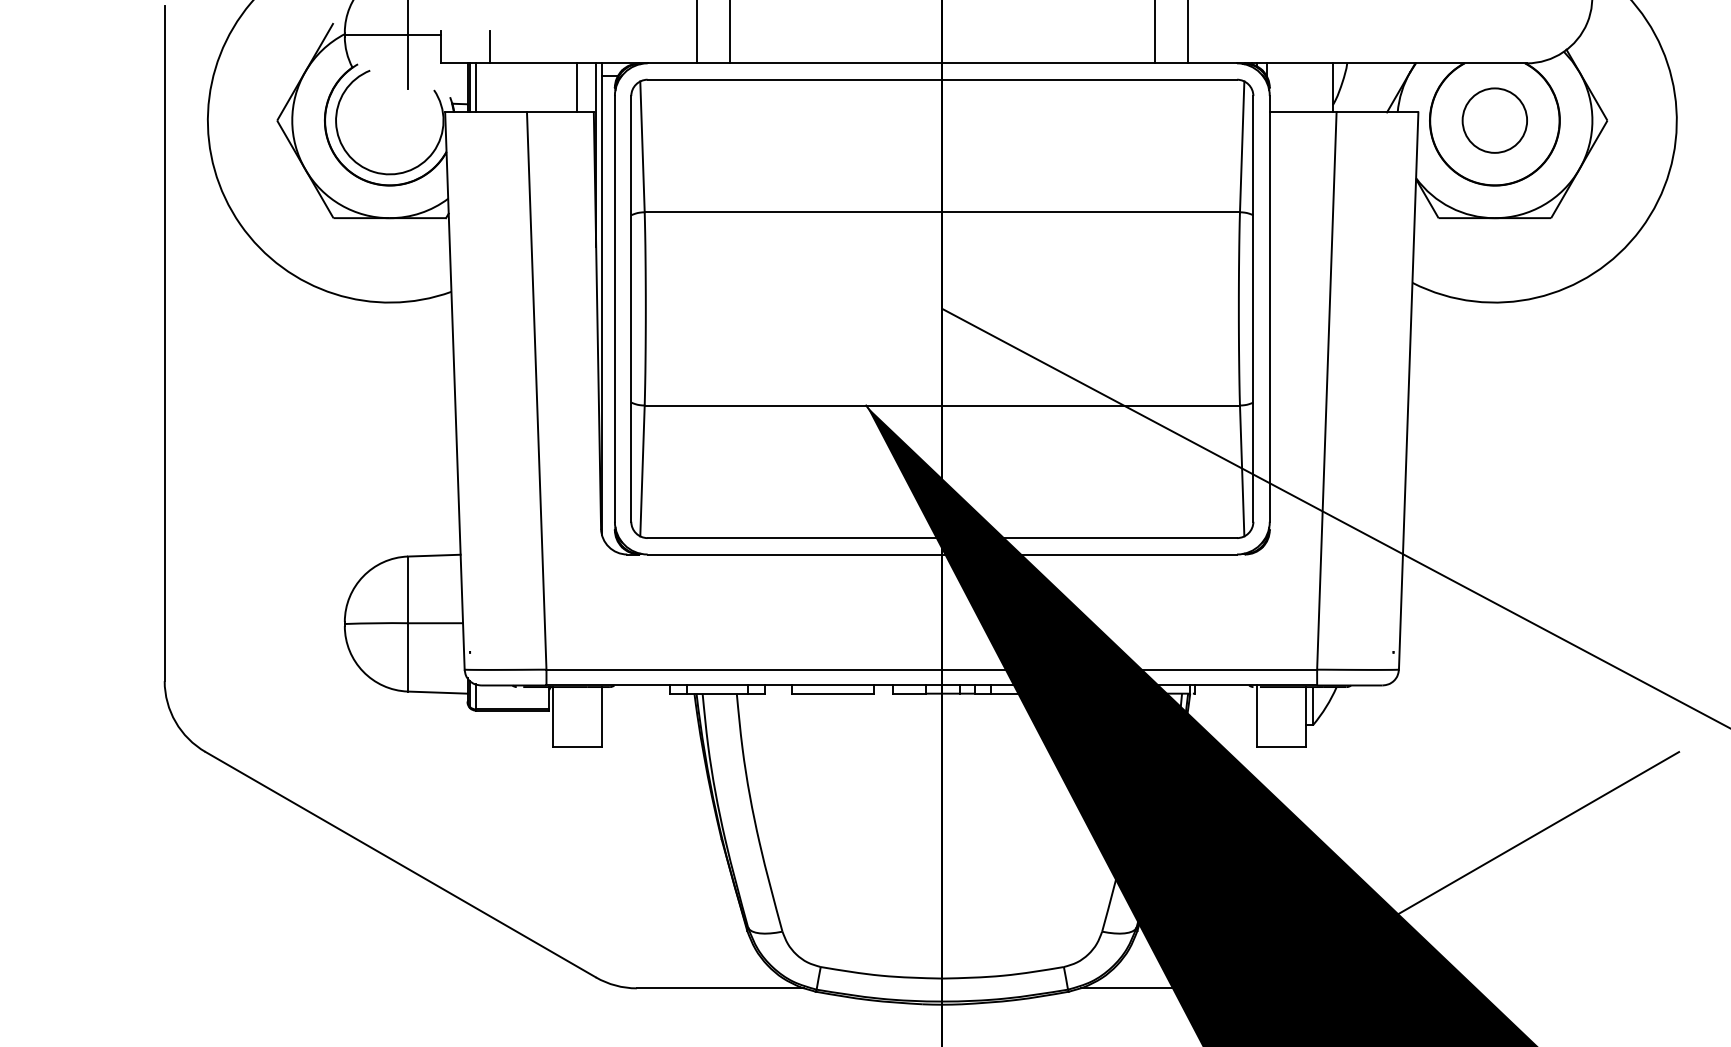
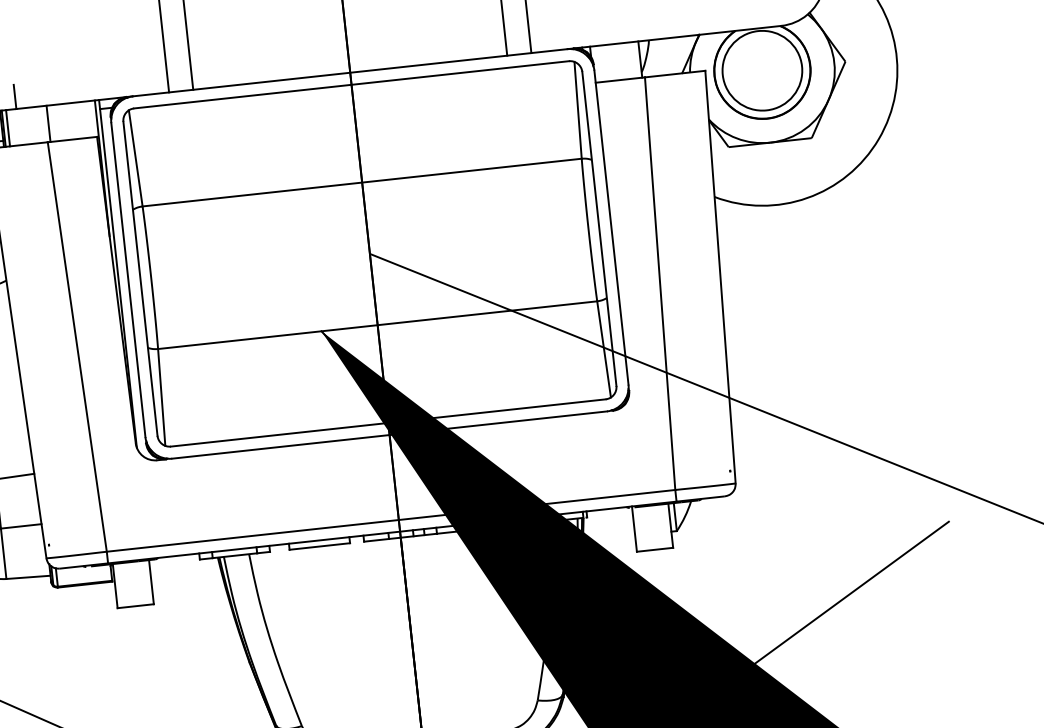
line: (576, 87) -> (48, 123), moved
circle: (1494, 120) -> (762, 70), size x1.67

